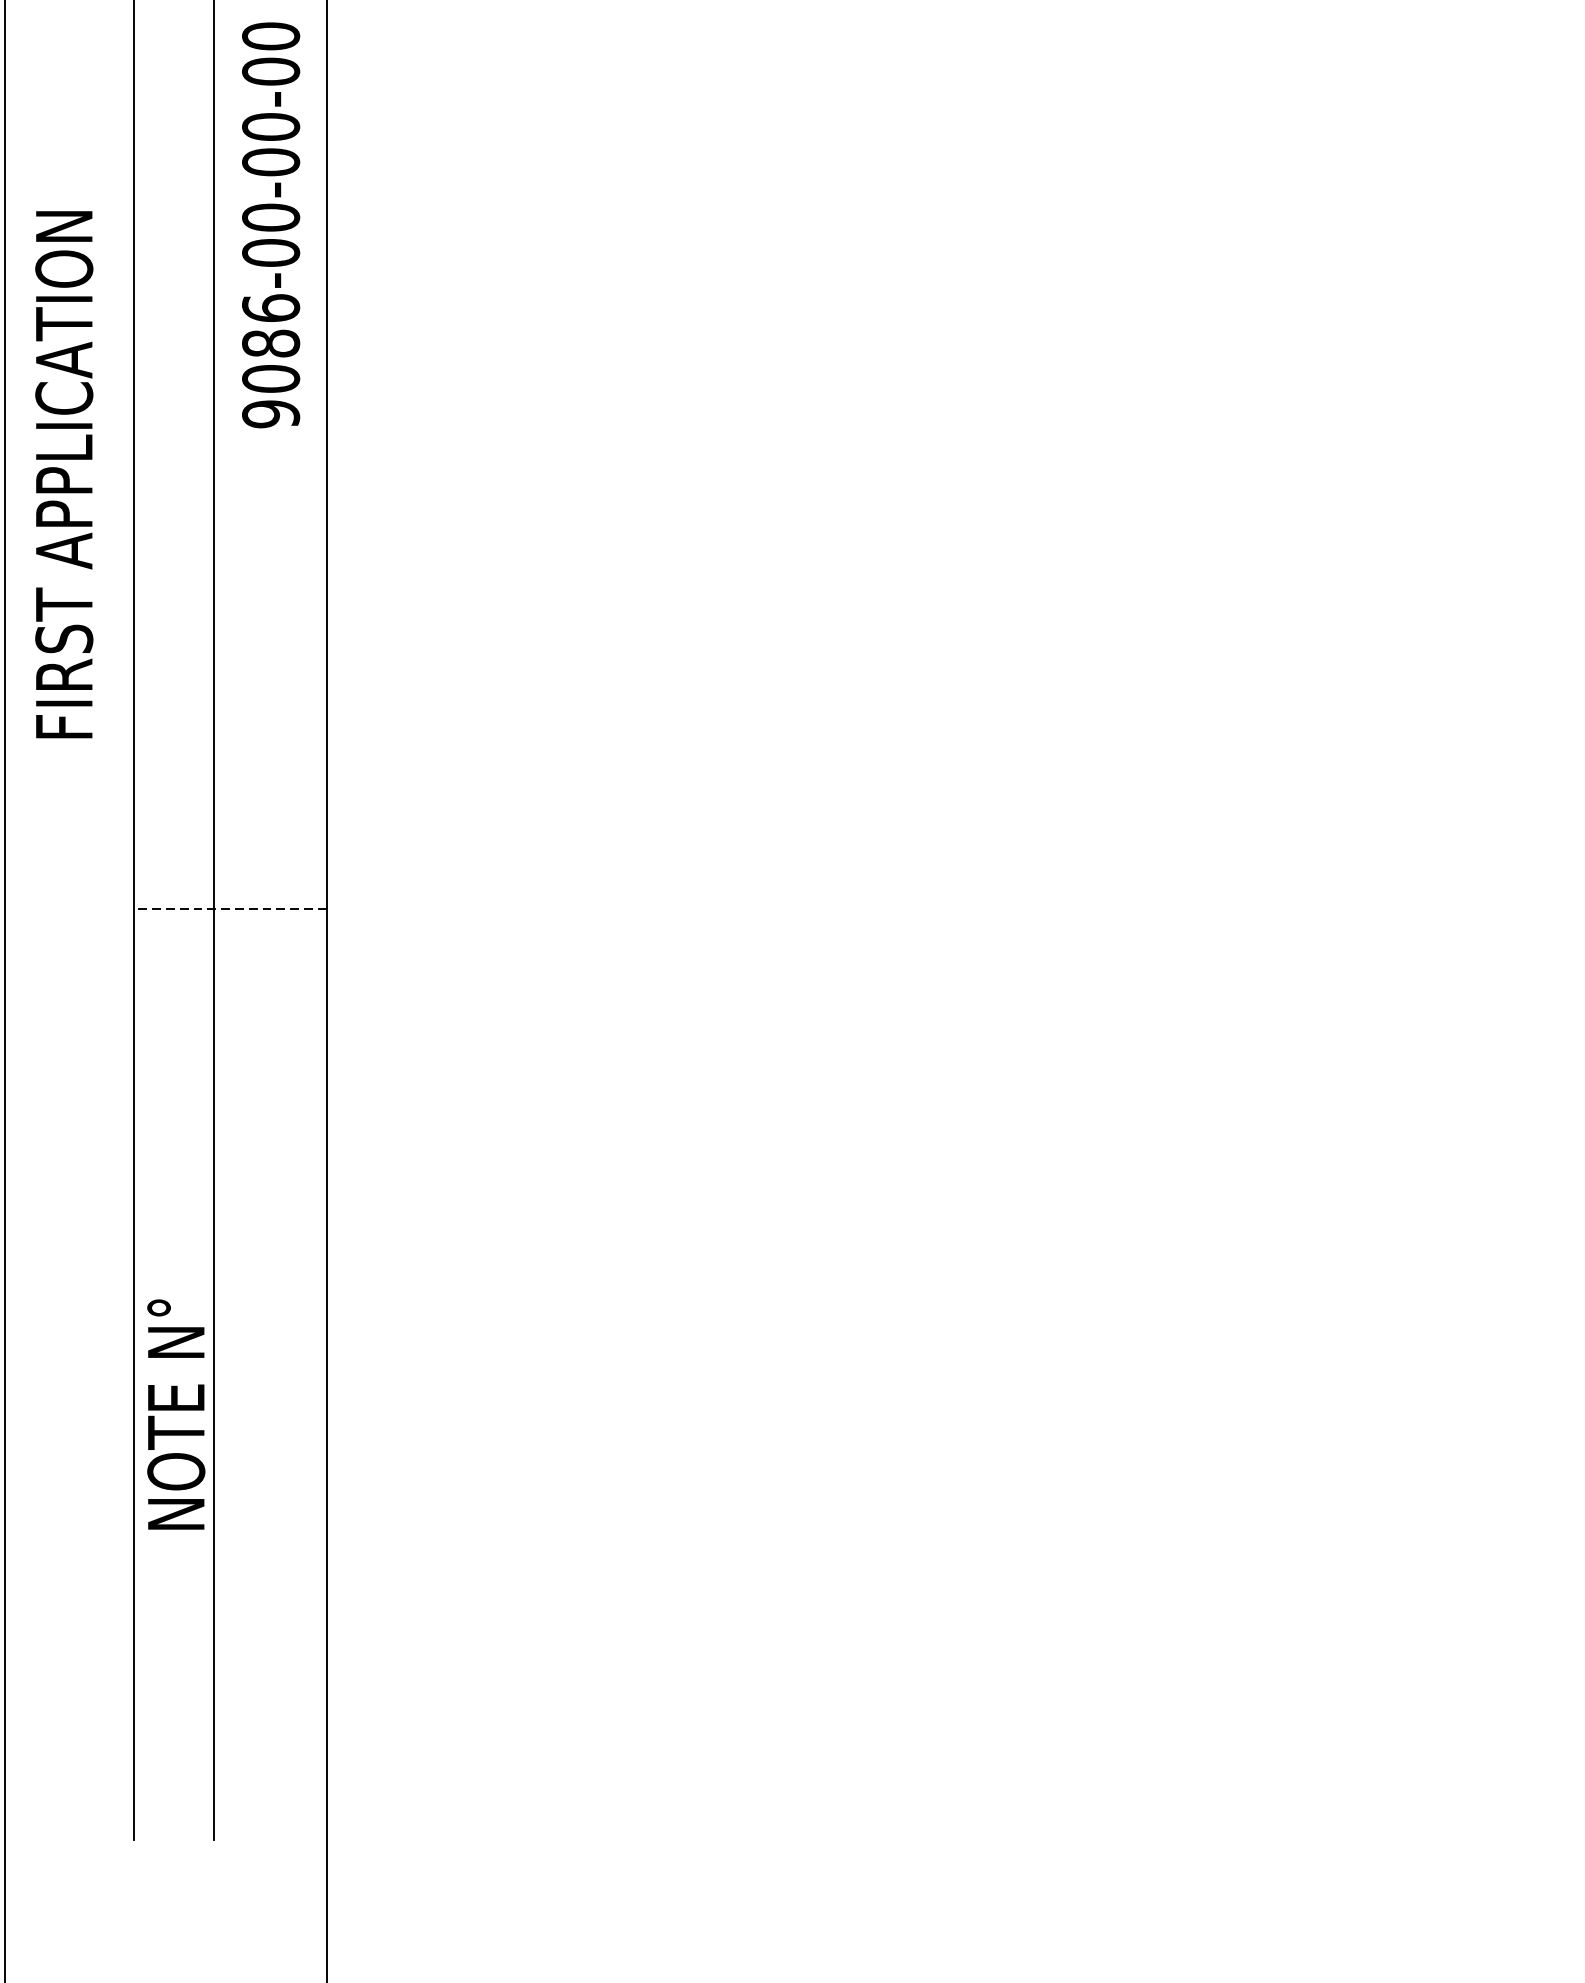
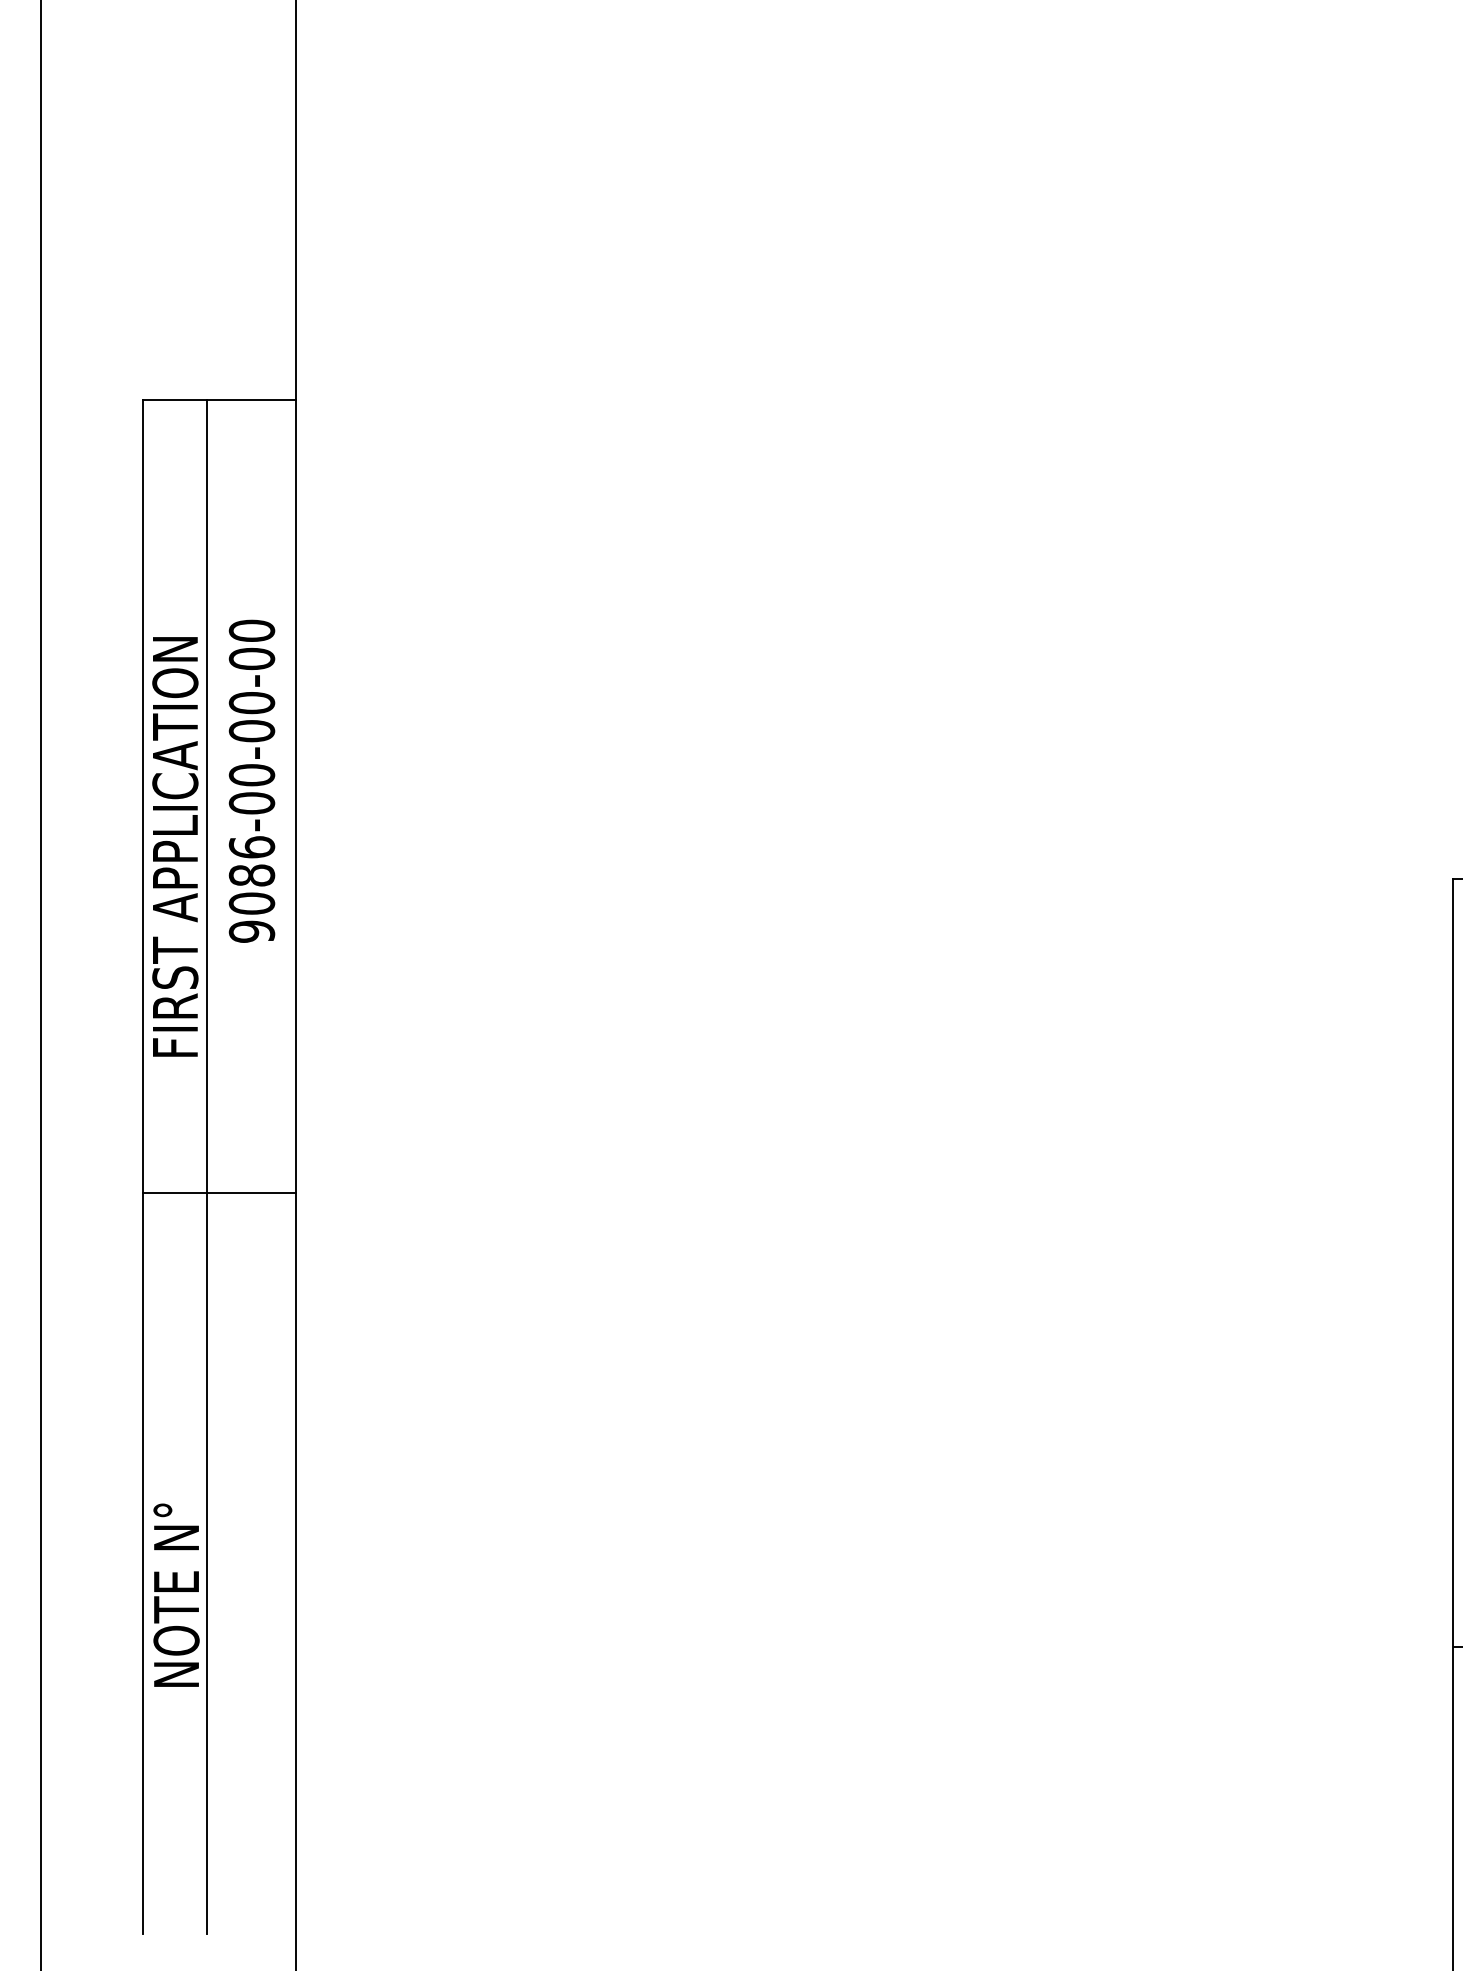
text: (270, 224) -> (251, 780), moved
text: (64, 474) -> (175, 846), moved
line: (230, 908) -> (219, 1192), dashed -> solid

